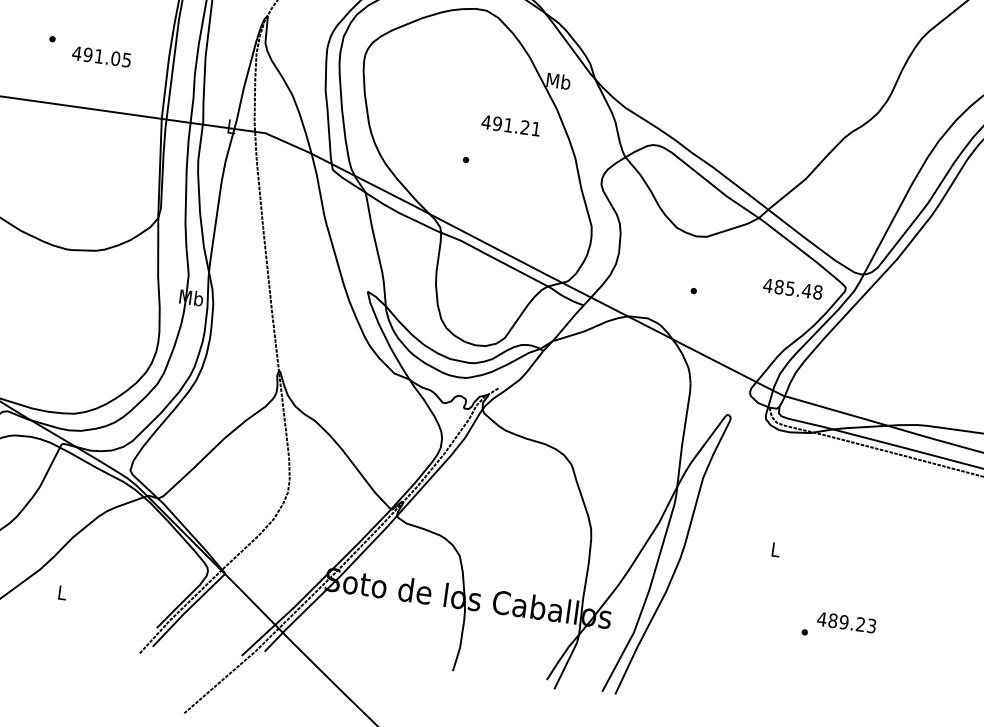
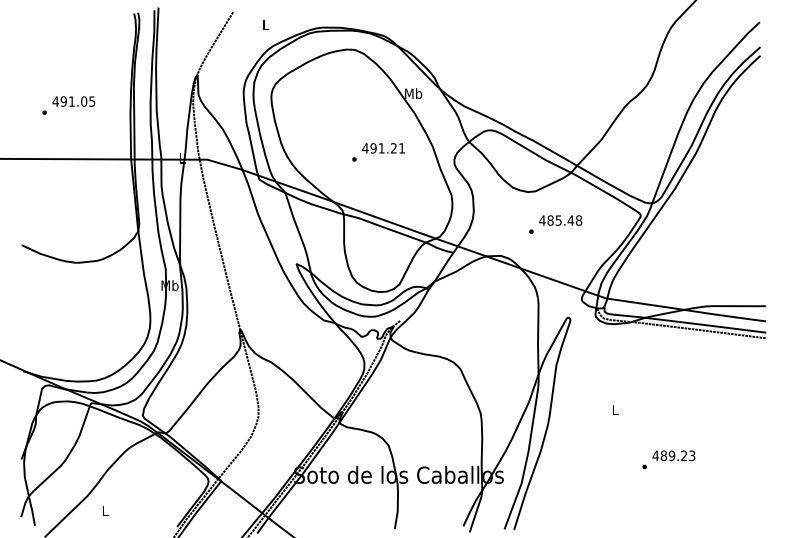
text: (101, 56) -> (73, 101), moved
text: (510, 125) -> (383, 148), moved
text: (792, 288) -> (560, 220), moved

